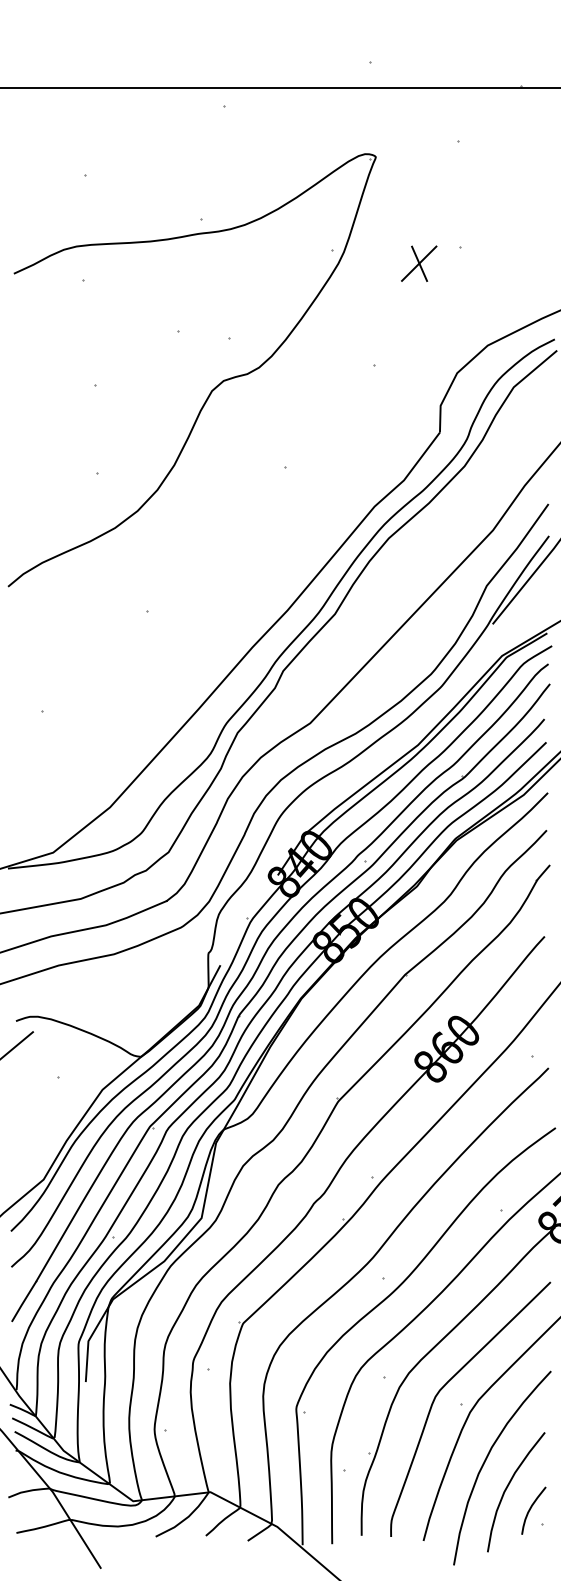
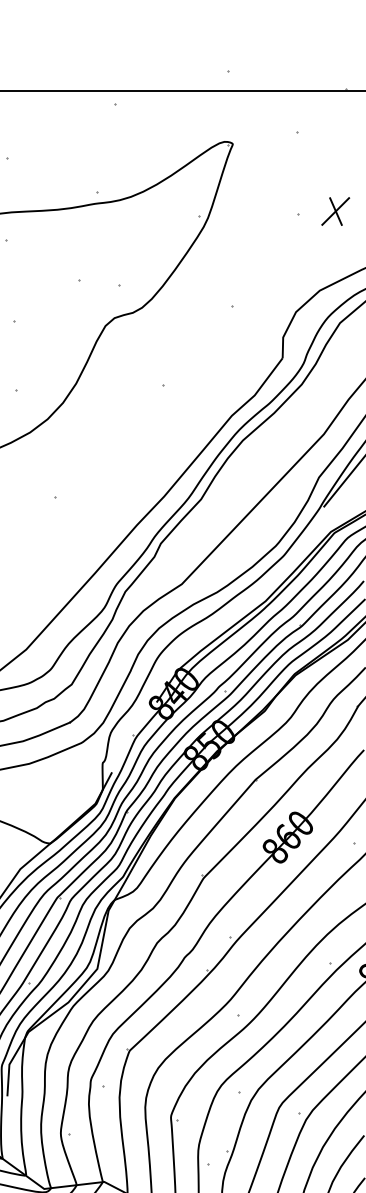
part: (419, 263) -> (335, 211), moved

